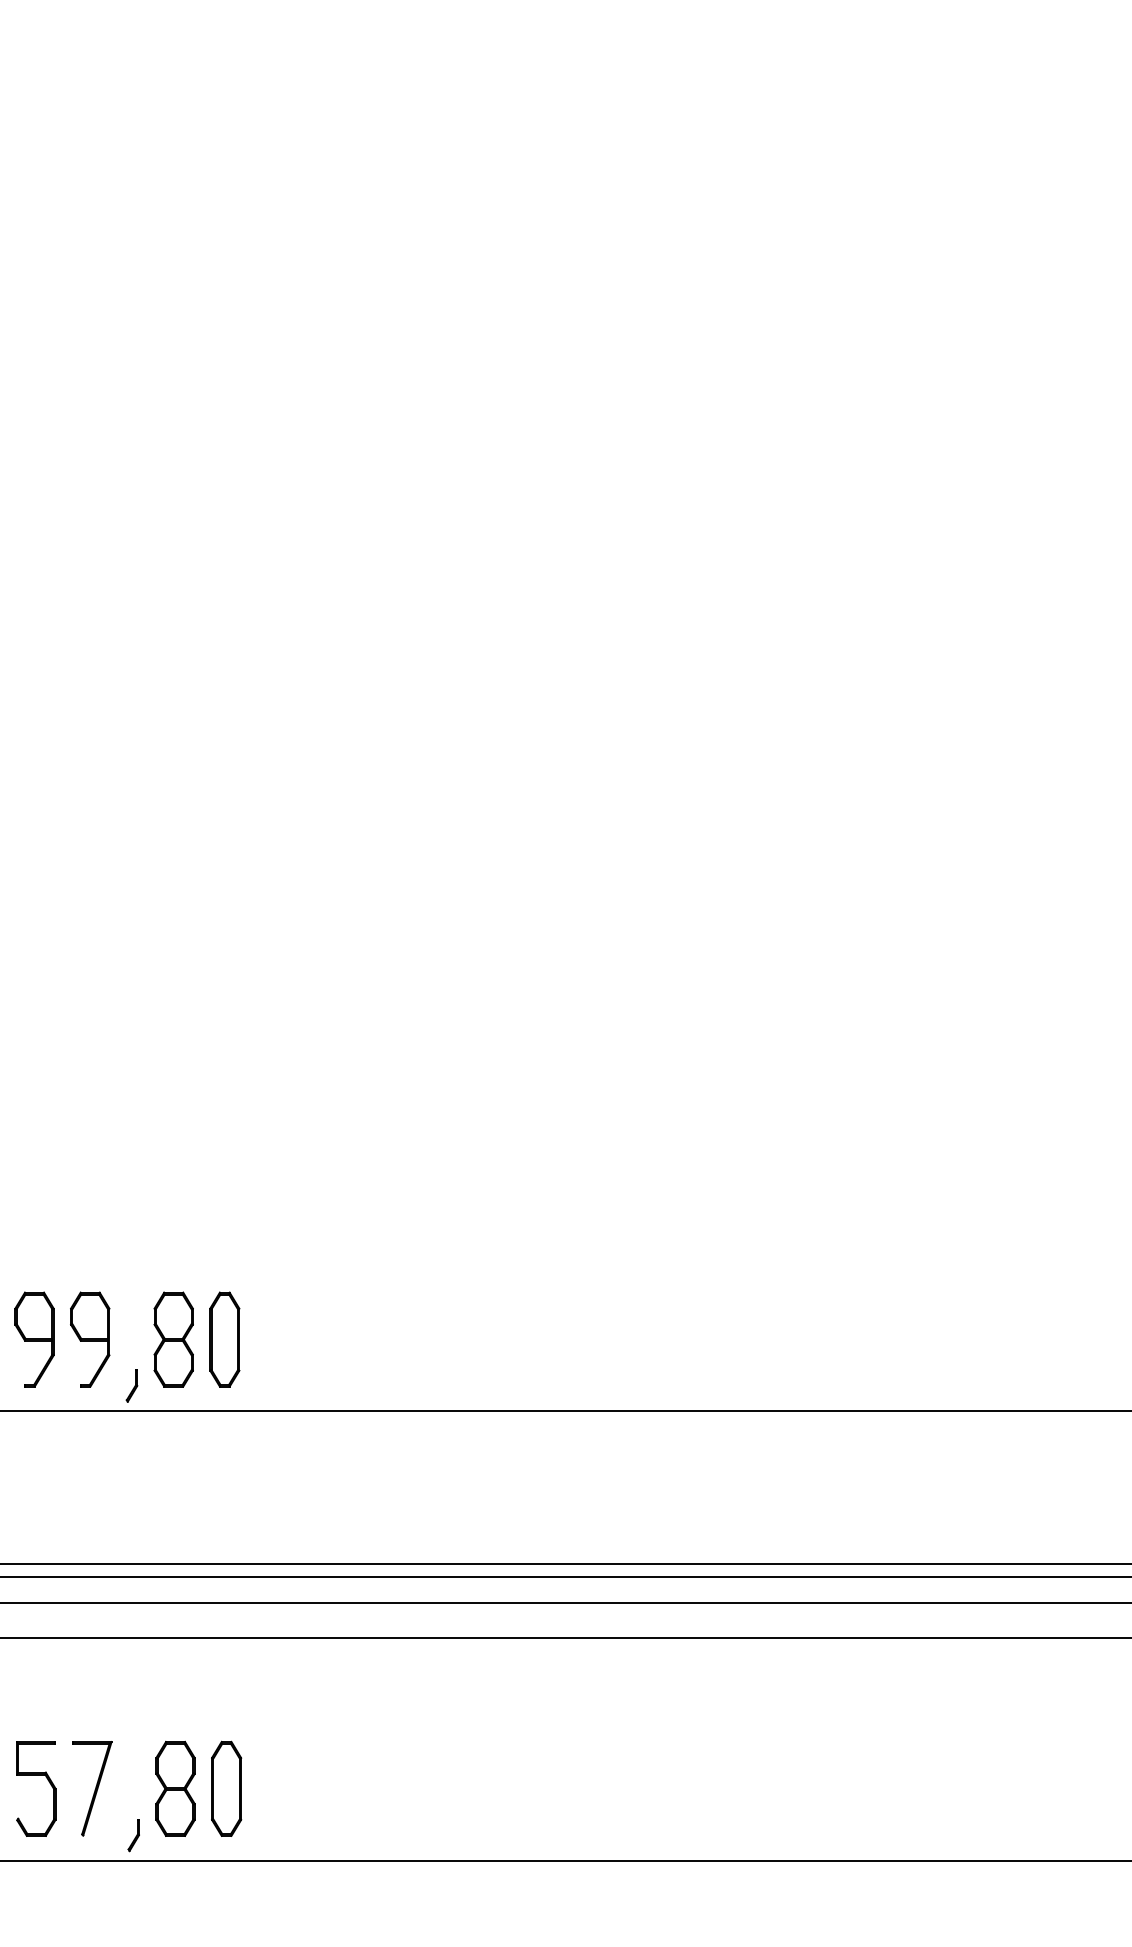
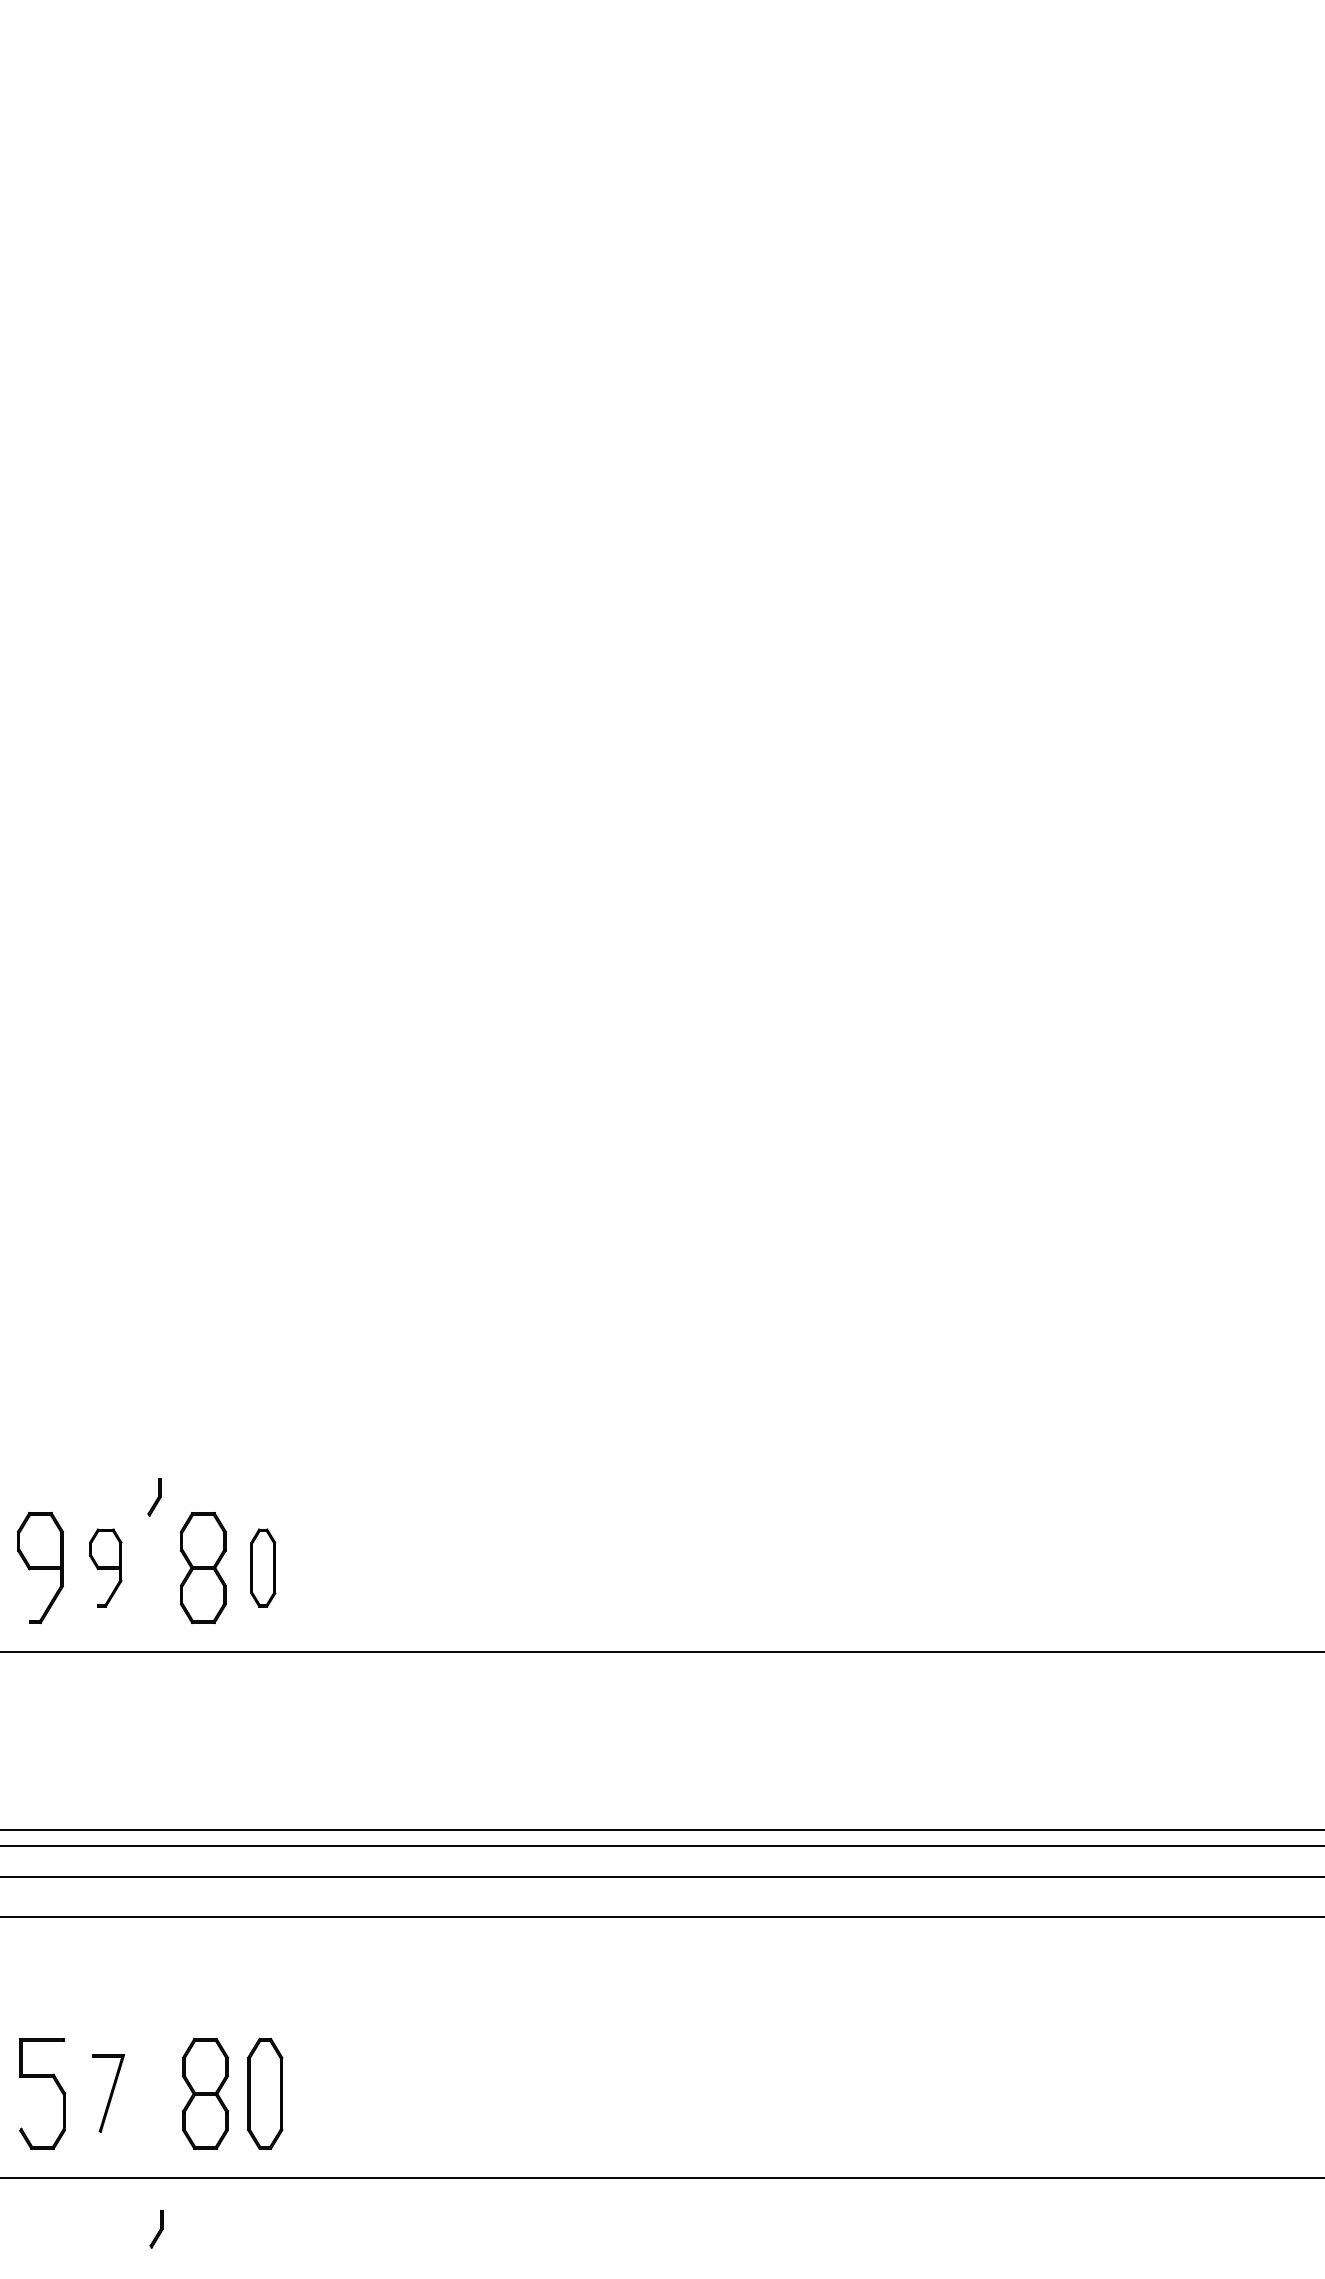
part: (90, 1339) -> (105, 1567), size x0.7
part: (225, 1339) -> (263, 1567), size x0.7
part: (131, 1386) -> (154, 1497), moved
part: (92, 1788) -> (108, 2093), size x0.7
part: (133, 1835) -> (156, 2229), moved

